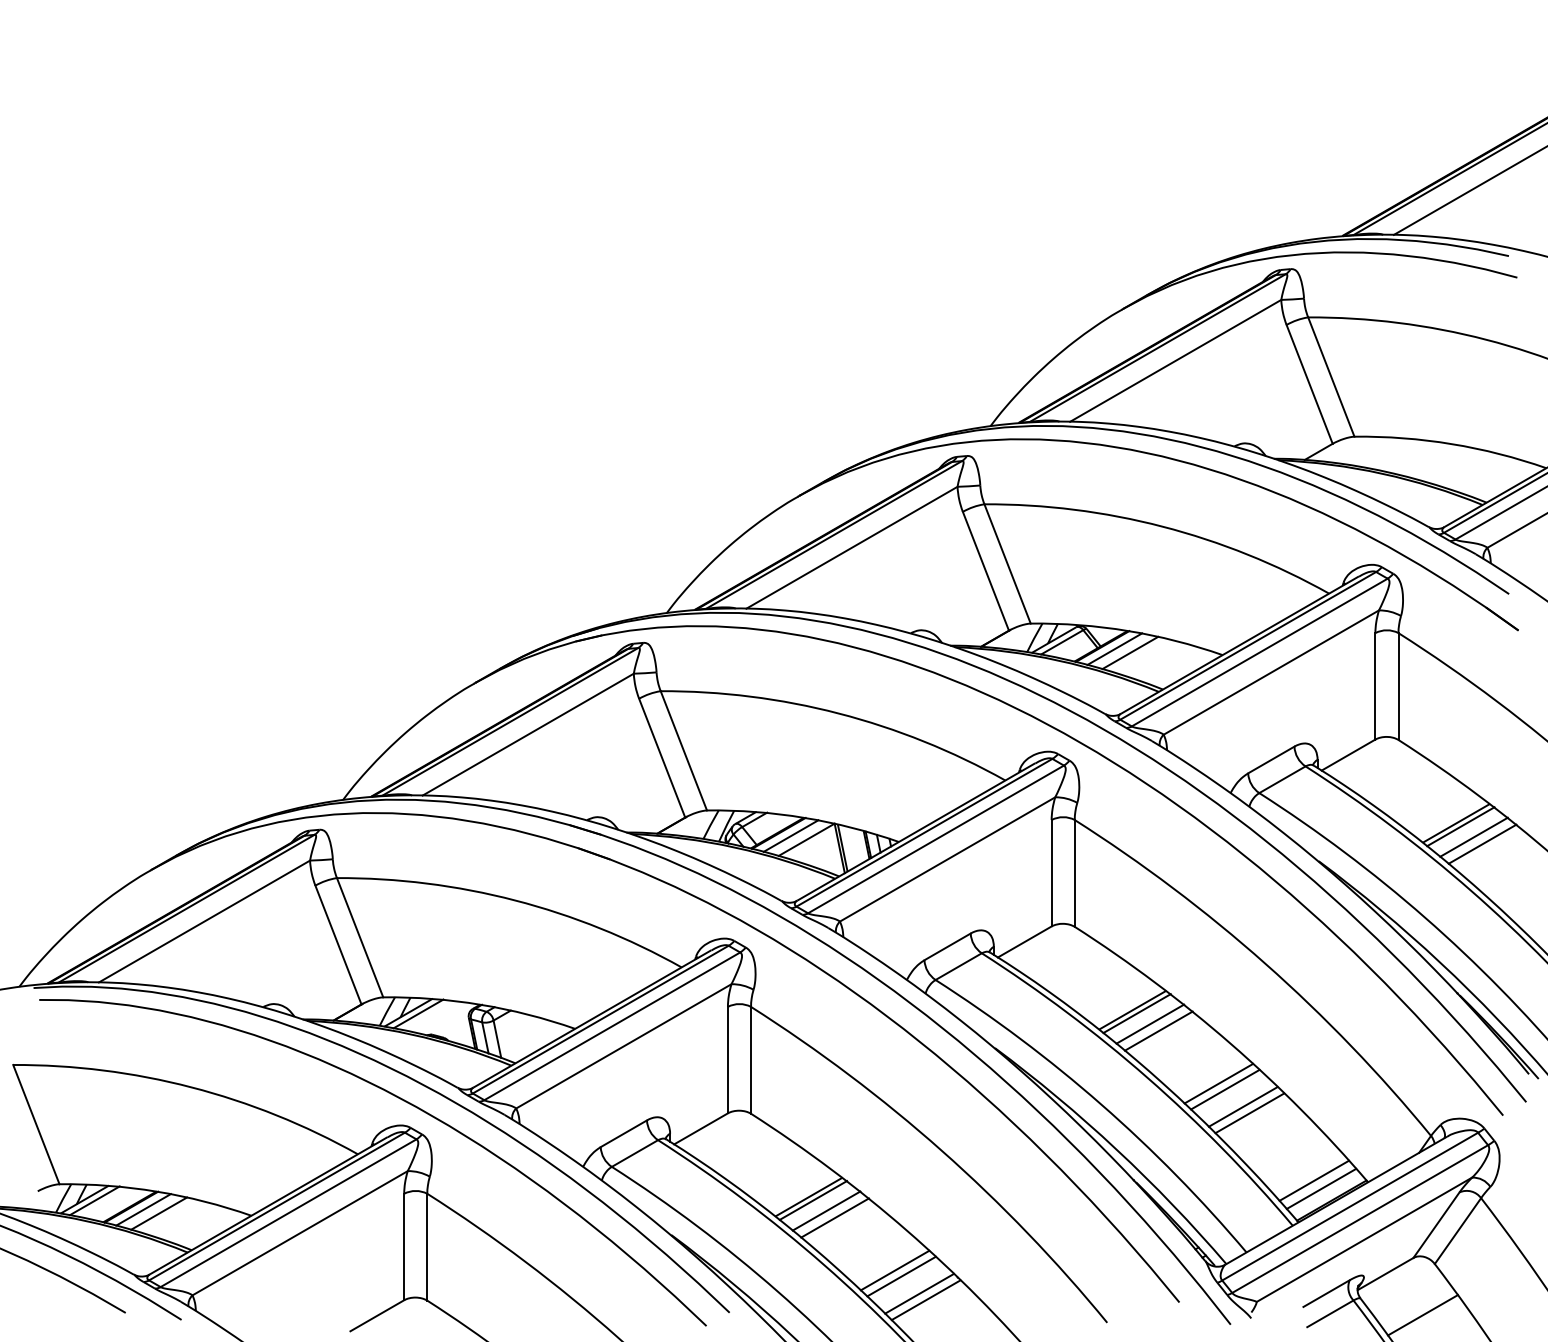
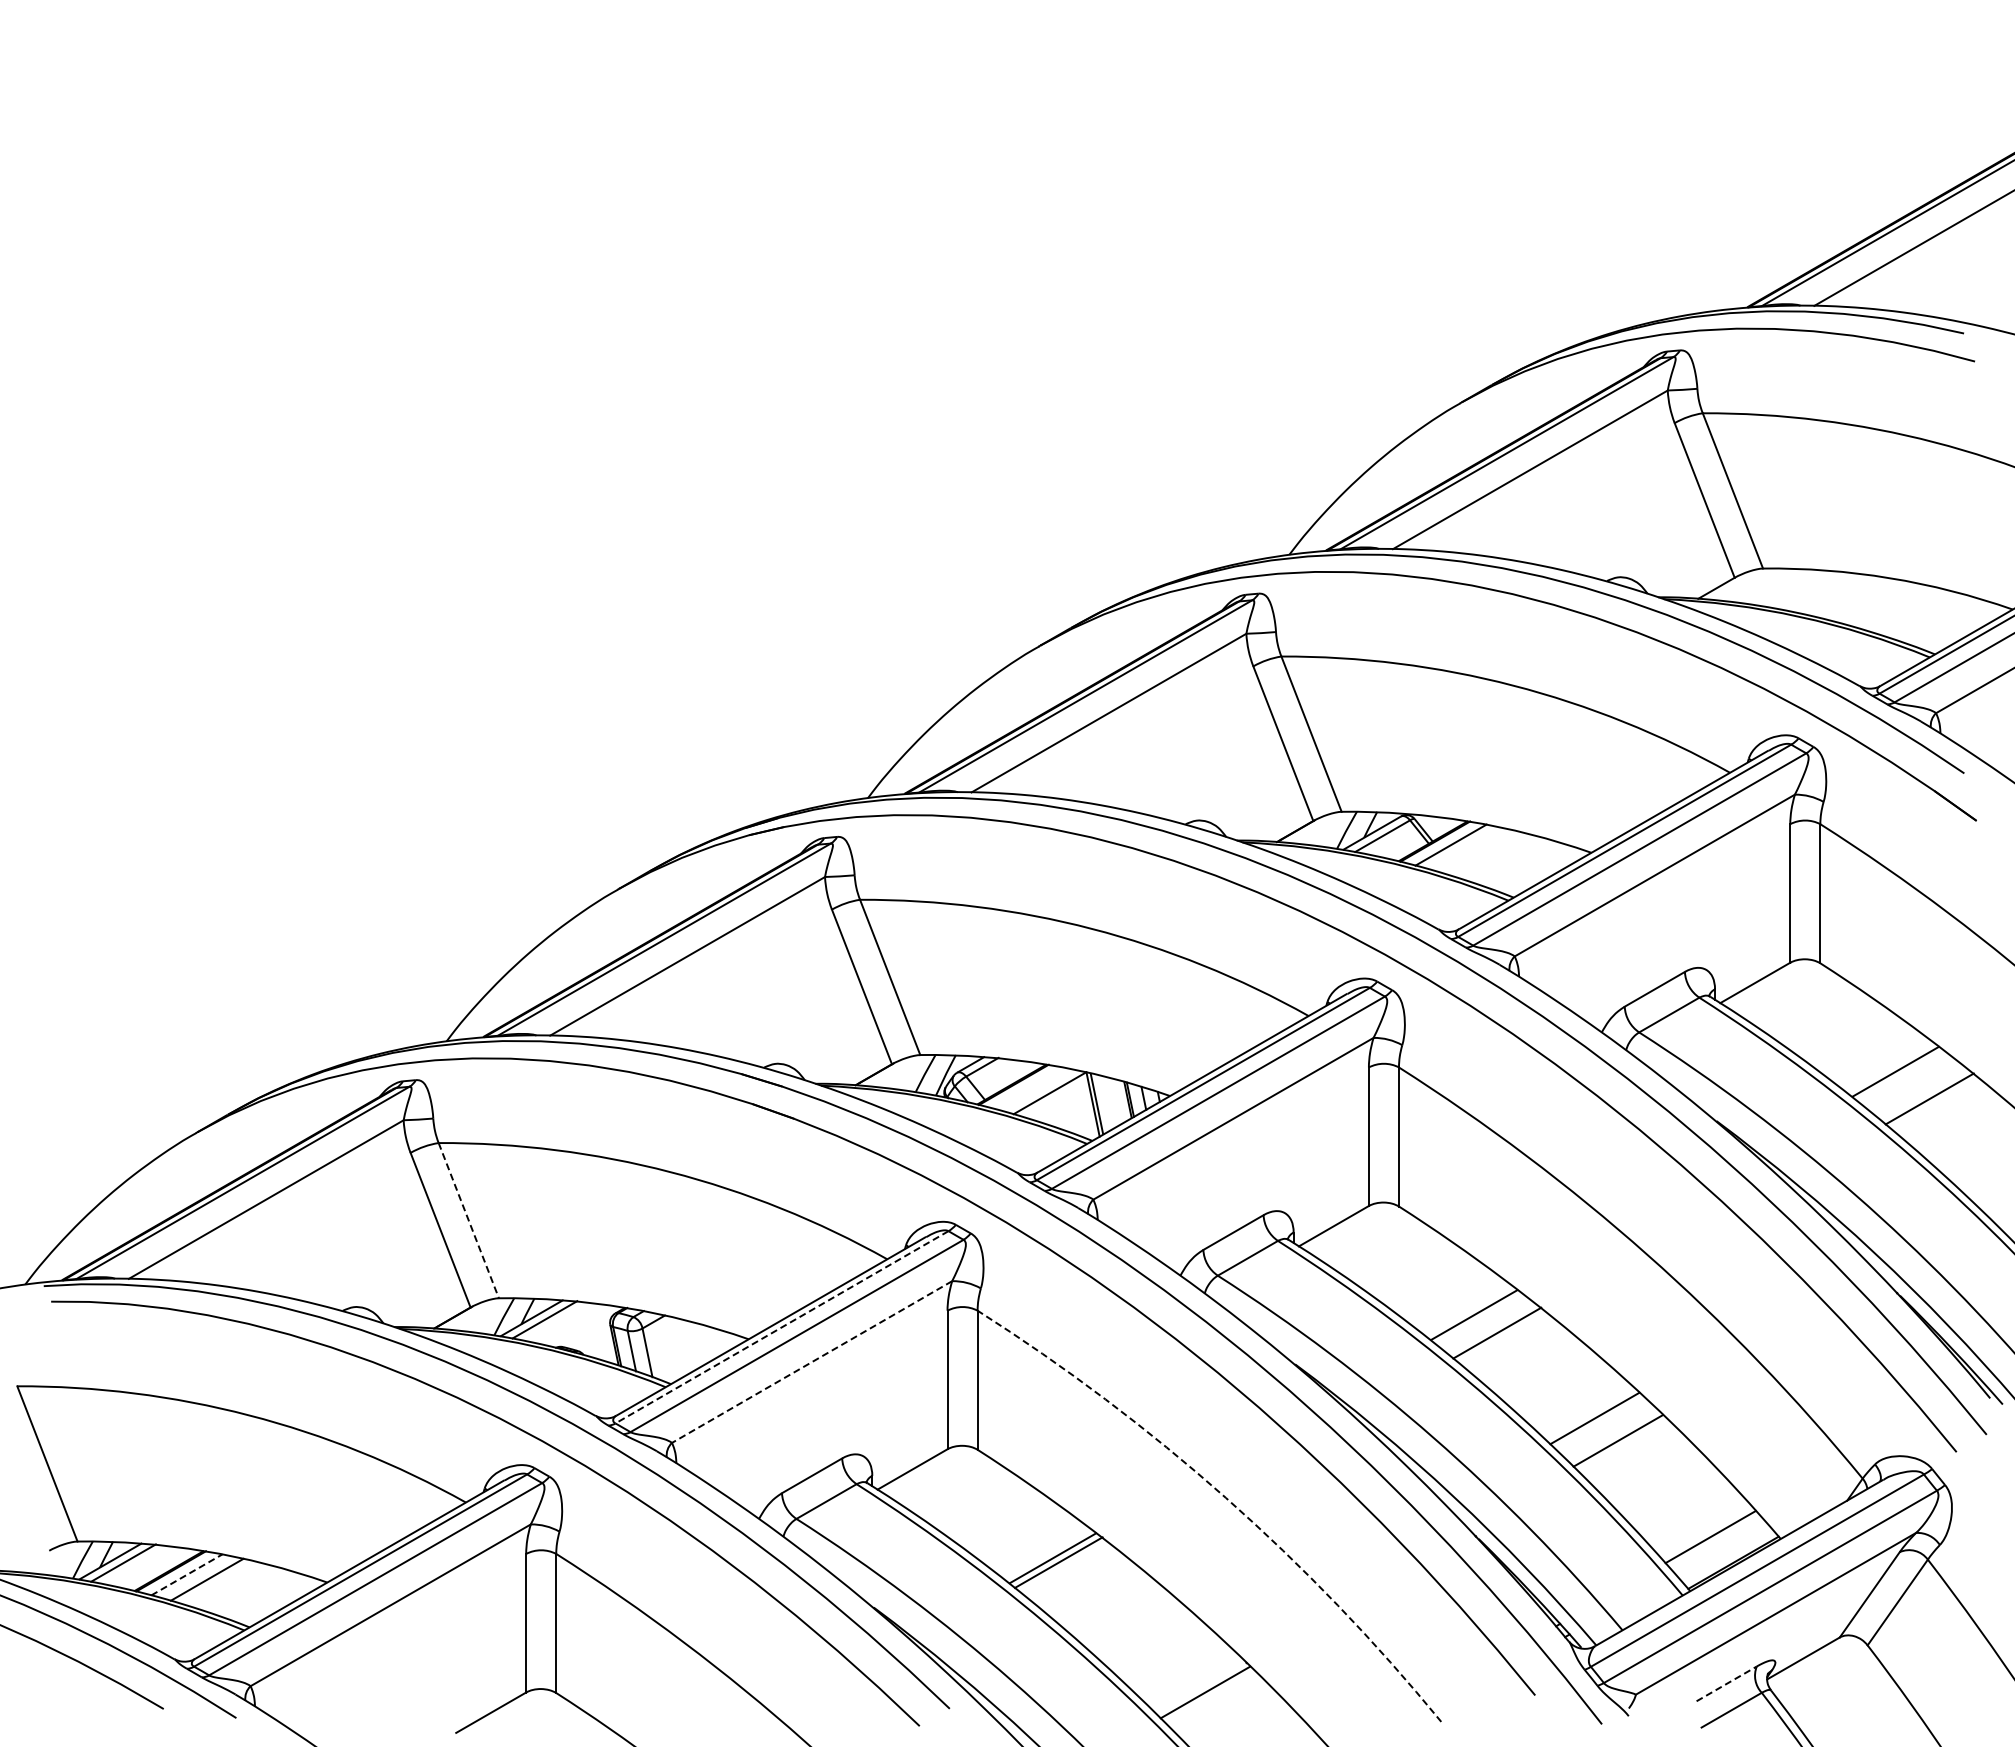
line: (1130, 653) -> (1471, 850), removed
line: (1460, 826) -> (1901, 1075), removed
line: (790, 835) -> (1029, 1087), removed
line: (1473, 836) -> (1918, 1089), removed
line: (359, 938) -> (468, 1221), solid -> dashed
line: (1137, 1013) -> (1480, 1319), removed
line: (600, 1019) -> (781, 1327), solid -> dashed
line: (1158, 1030) -> (1508, 1341), removed
line: (624, 1046) -> (812, 1362), solid -> dashed
line: (1218, 1083) -> (1586, 1410), removed
line: (1249, 1113) -> (1626, 1449), removed
arc: (941, 1150) -> (1225, 1497), solid -> dashed
line: (1321, 1188) -> (1719, 1547), removed
line: (143, 1209) -> (187, 1574), solid -> dashed
line: (826, 1210) -> (1075, 1575), removed
line: (834, 1218) -> (1086, 1585), removed
line: (894, 1270) -> (1164, 1653), removed
line: (901, 1276) -> (1173, 1661), removed
line: (919, 1293) -> (1196, 1683), removed
line: (1326, 1293) -> (1726, 1683), solid -> dashed
line: (1422, 1314) -> (1851, 1711), removed

